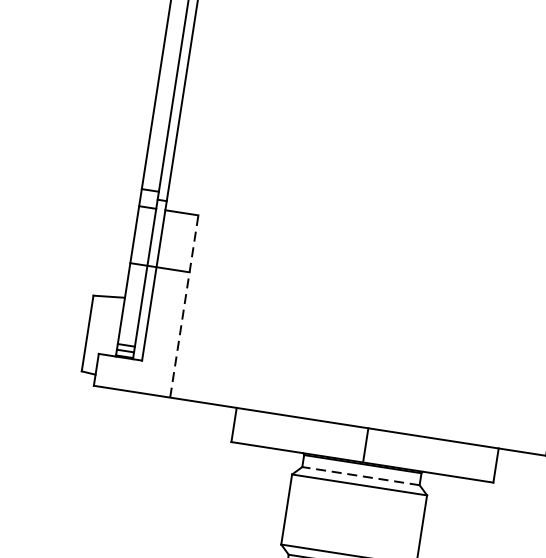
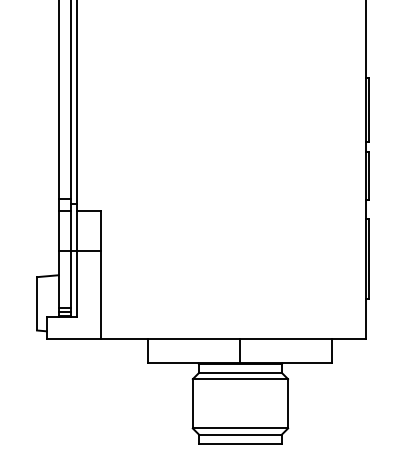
line: (184, 305) -> (100, 274), dashed -> solid
line: (359, 475) -> (239, 372), dashed -> solid

